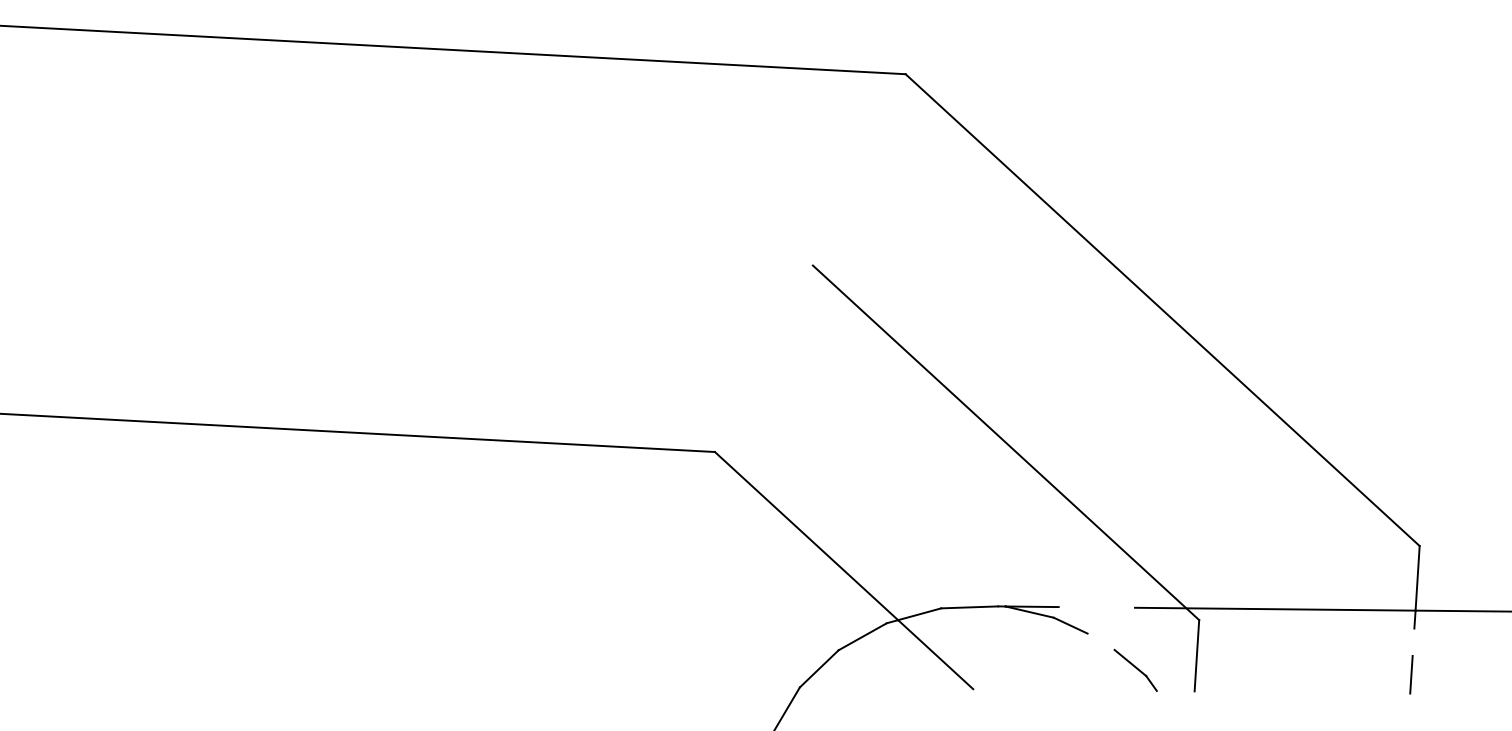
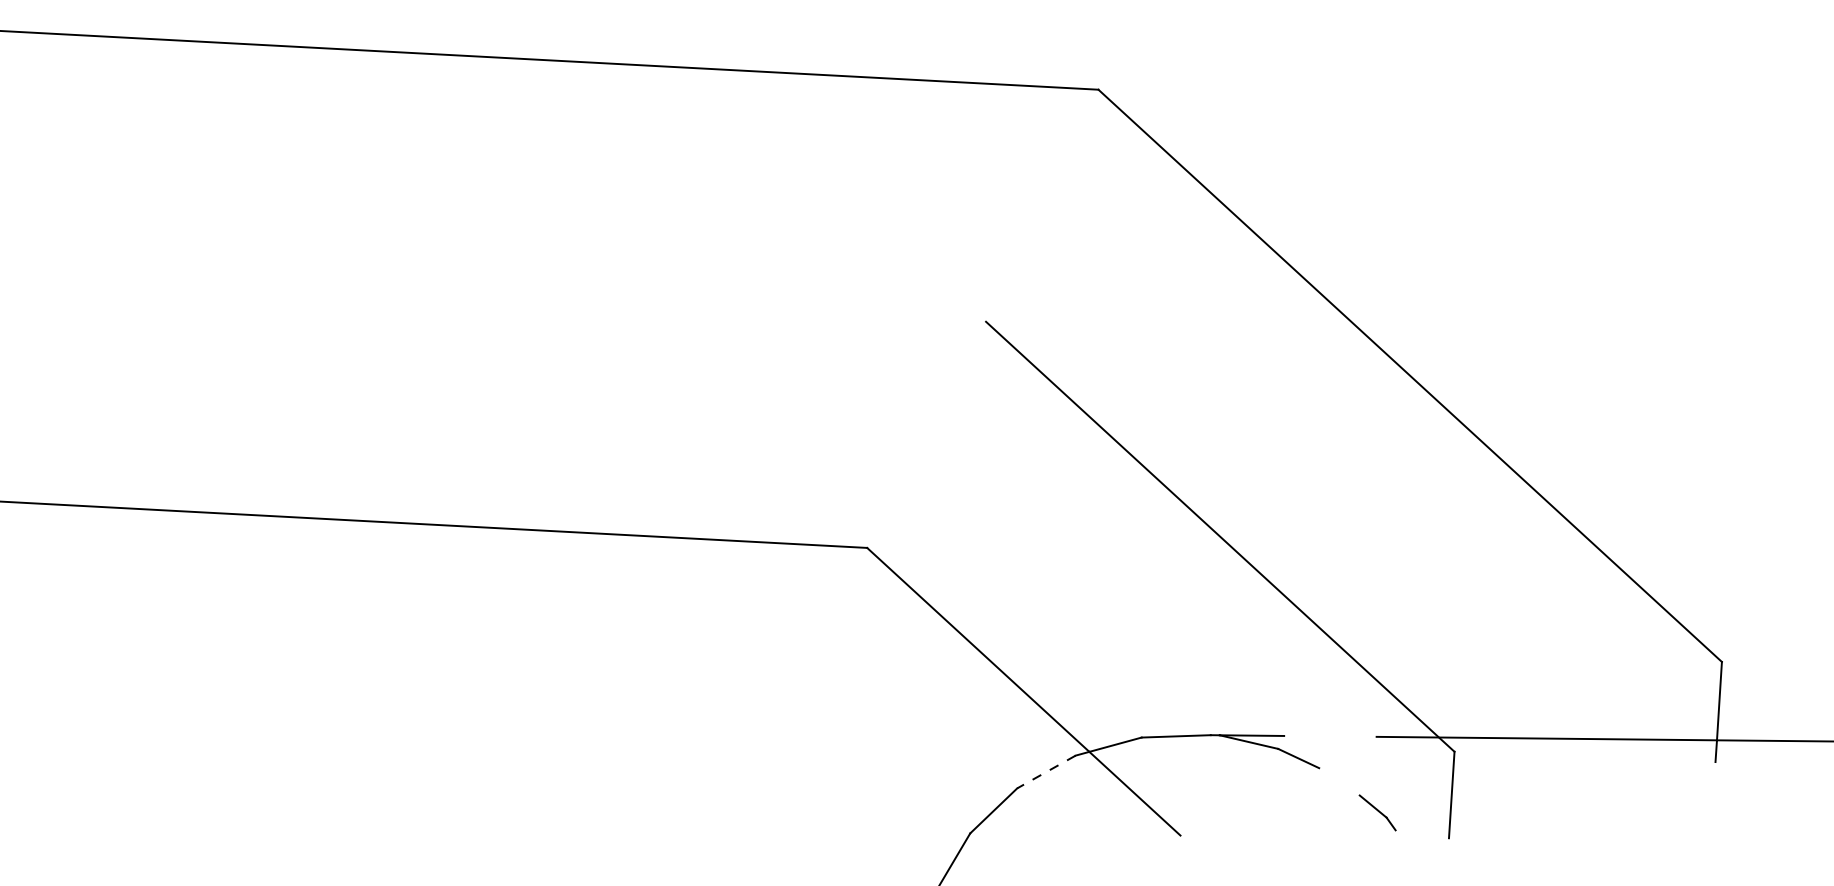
line: (862, 637) -> (1046, 772), solid -> dashed
part: (1135, 670) -> (1377, 812), size x0.7
line: (1411, 674) -> (1711, 817), removed

